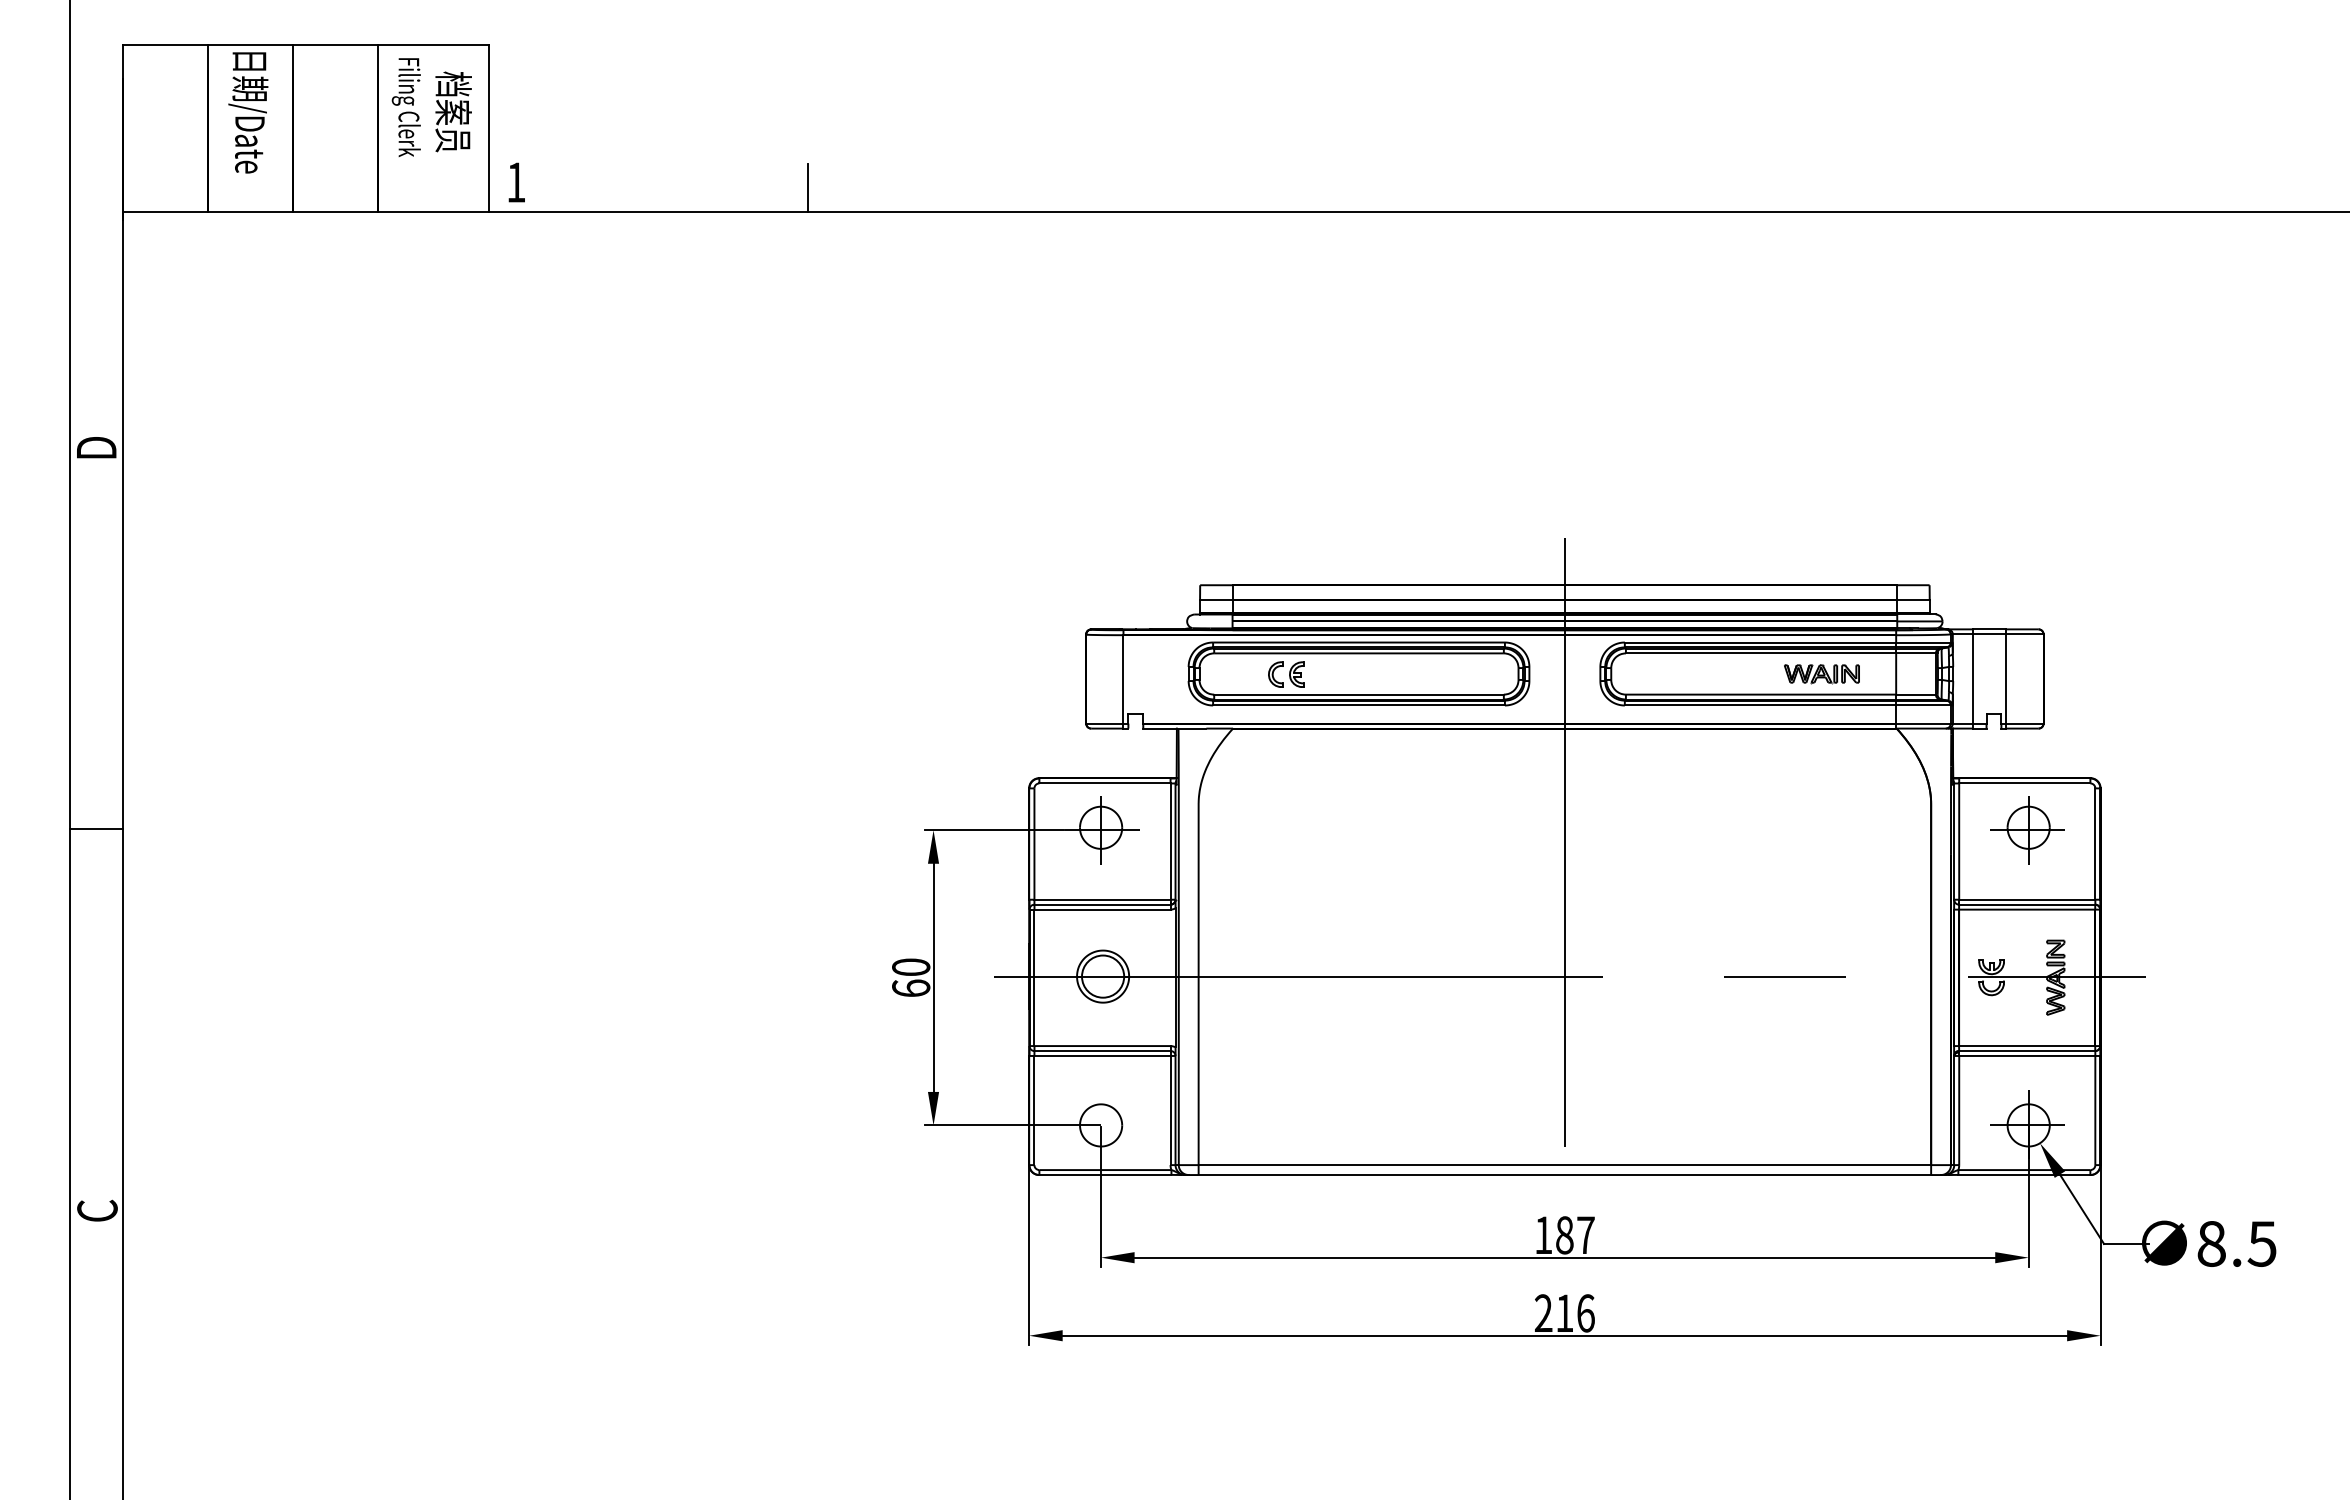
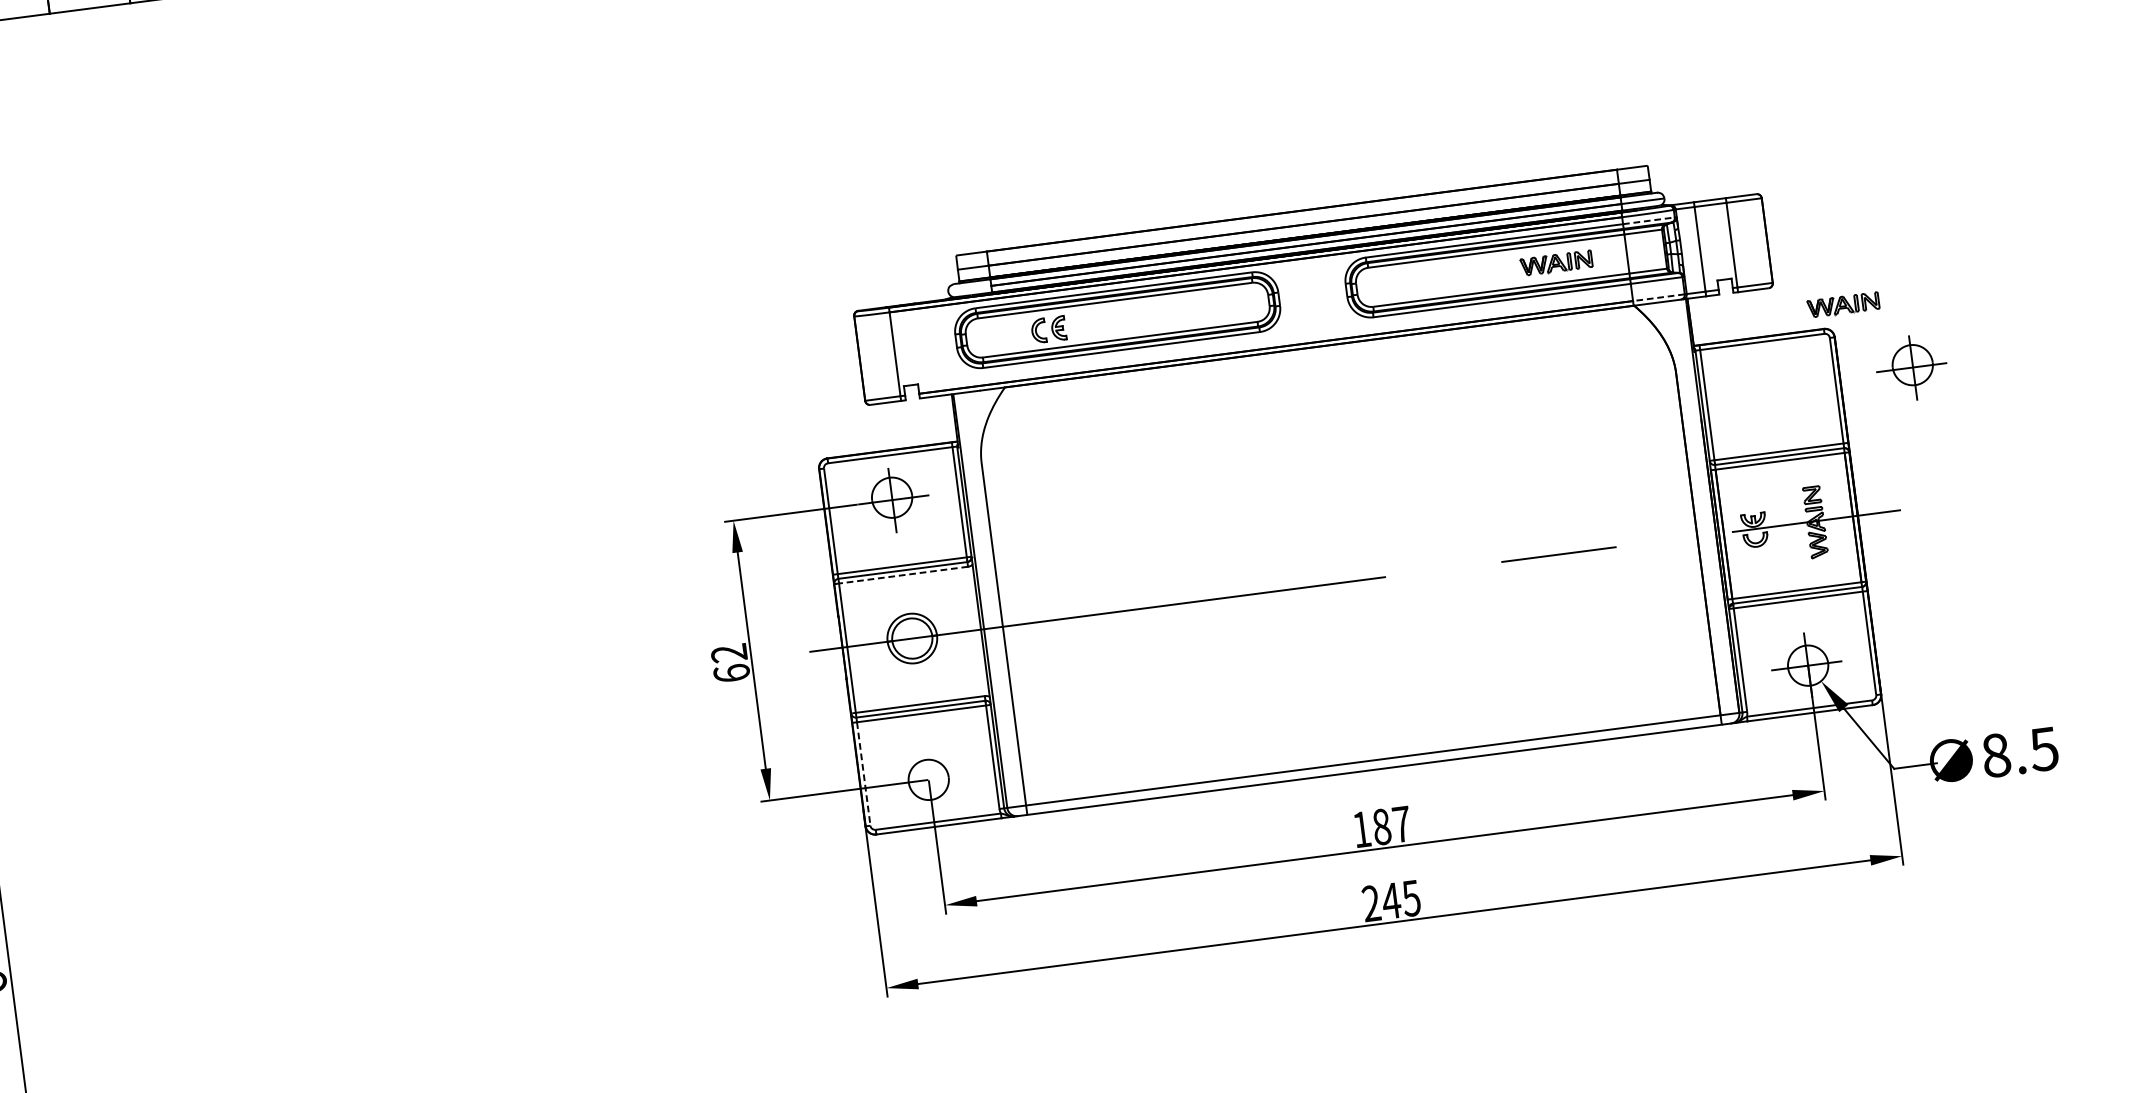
line: (1923, 642) -> (1648, 220), solid -> dashed
line: (1922, 723) -> (1657, 297), solid -> dashed
part: (2113, 756) -> (1843, 305), added
part: (2027, 830) -> (1911, 367), moved
line: (1564, 878) -> (1337, 488), removed
line: (1102, 909) -> (903, 575), solid -> dashed
text: (911, 967) -> (729, 653), 60 -> 62
line: (1034, 1110) -> (863, 773), solid -> dashed
text: (1574, 1313) -> (1400, 899), 216 -> 245

